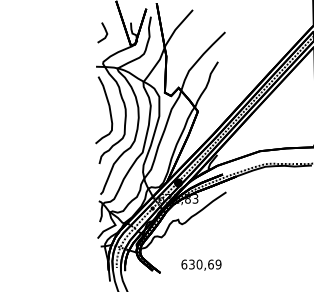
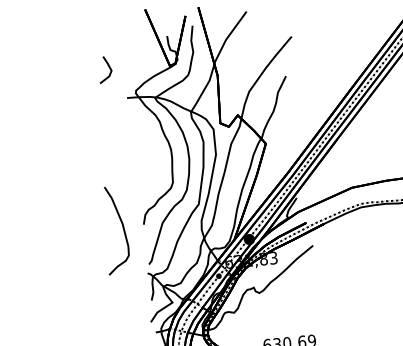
line: (104, 30) -> (107, 66), moved
curve: (108, 107) -> (121, 226), moved

